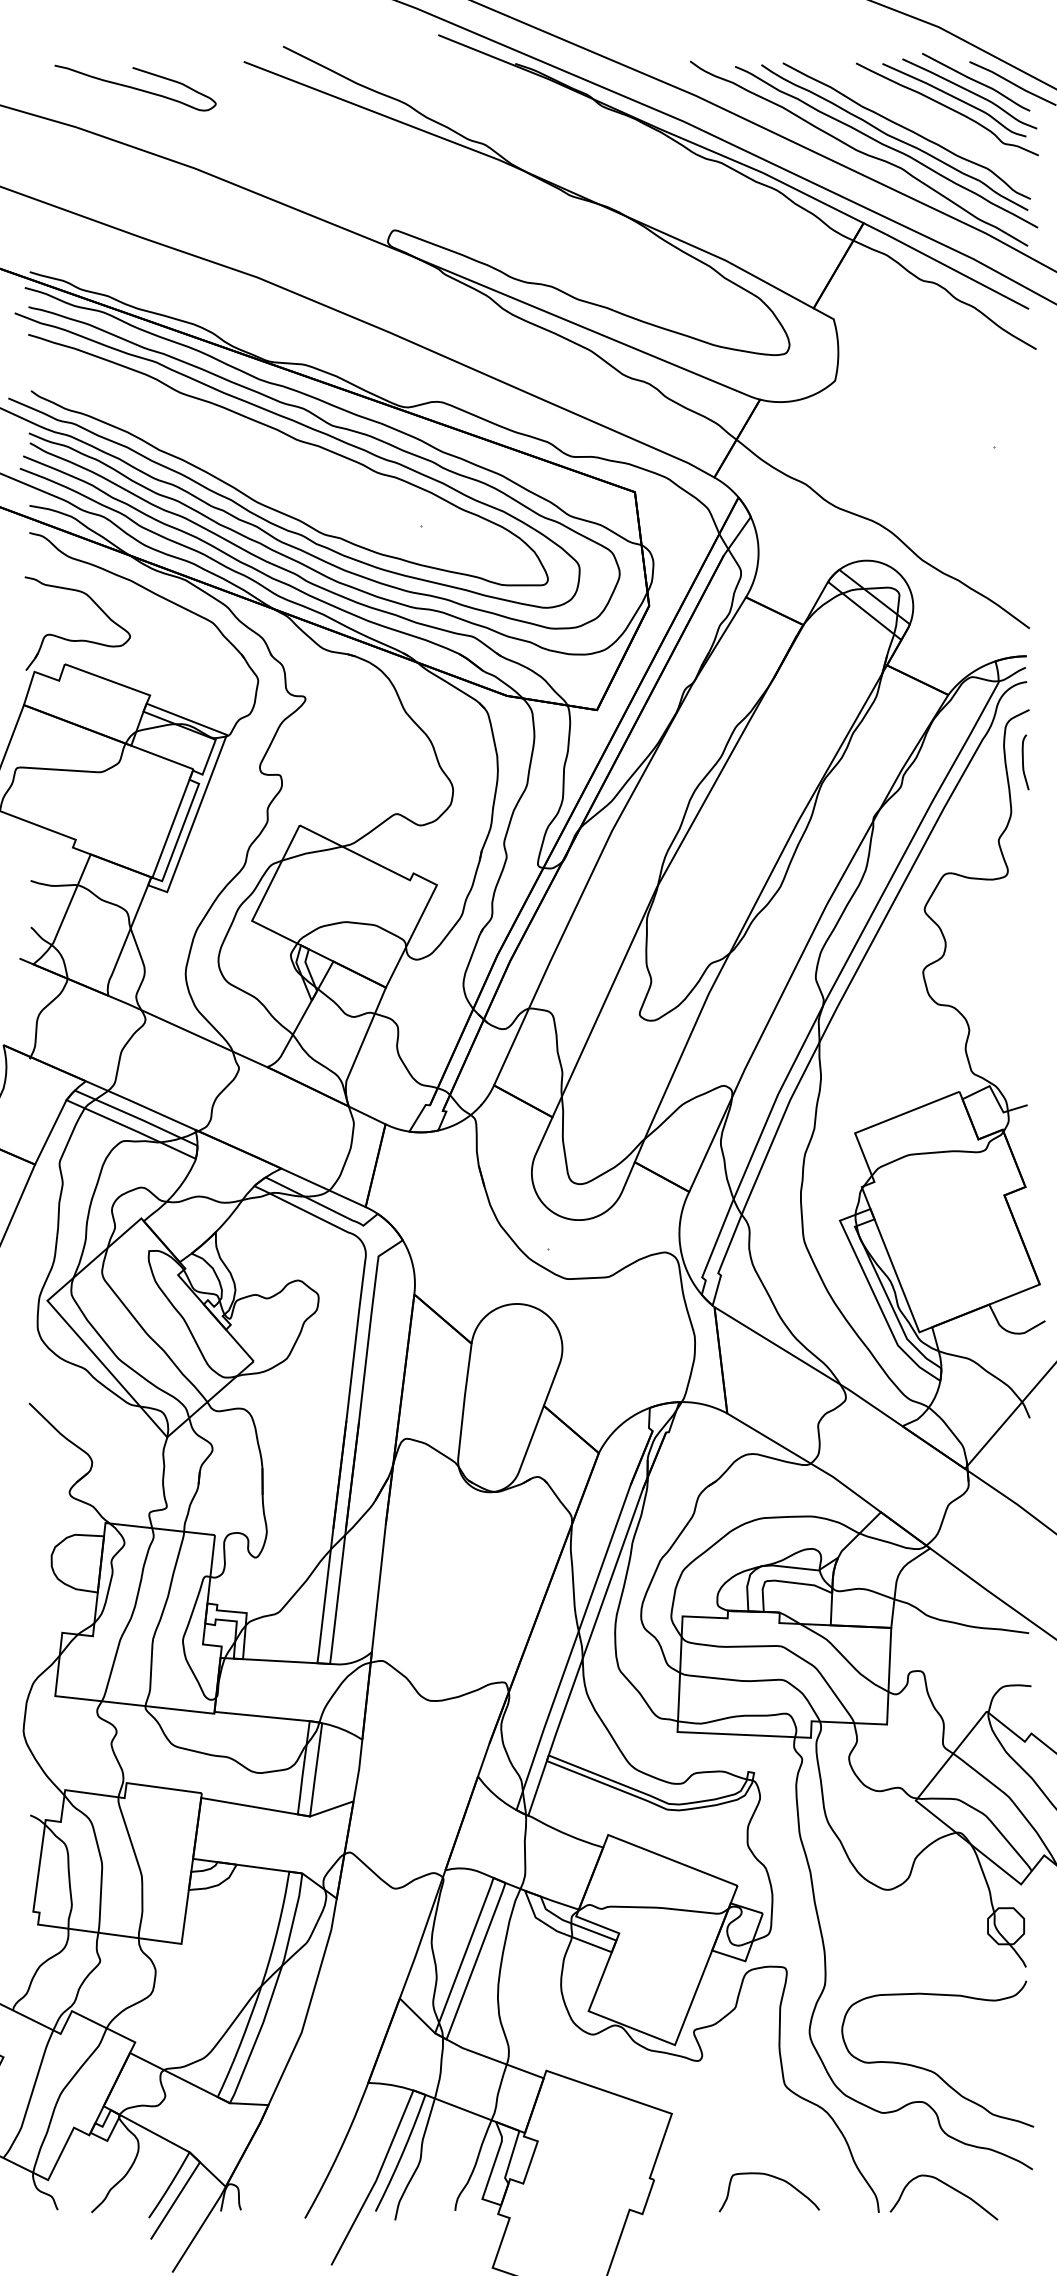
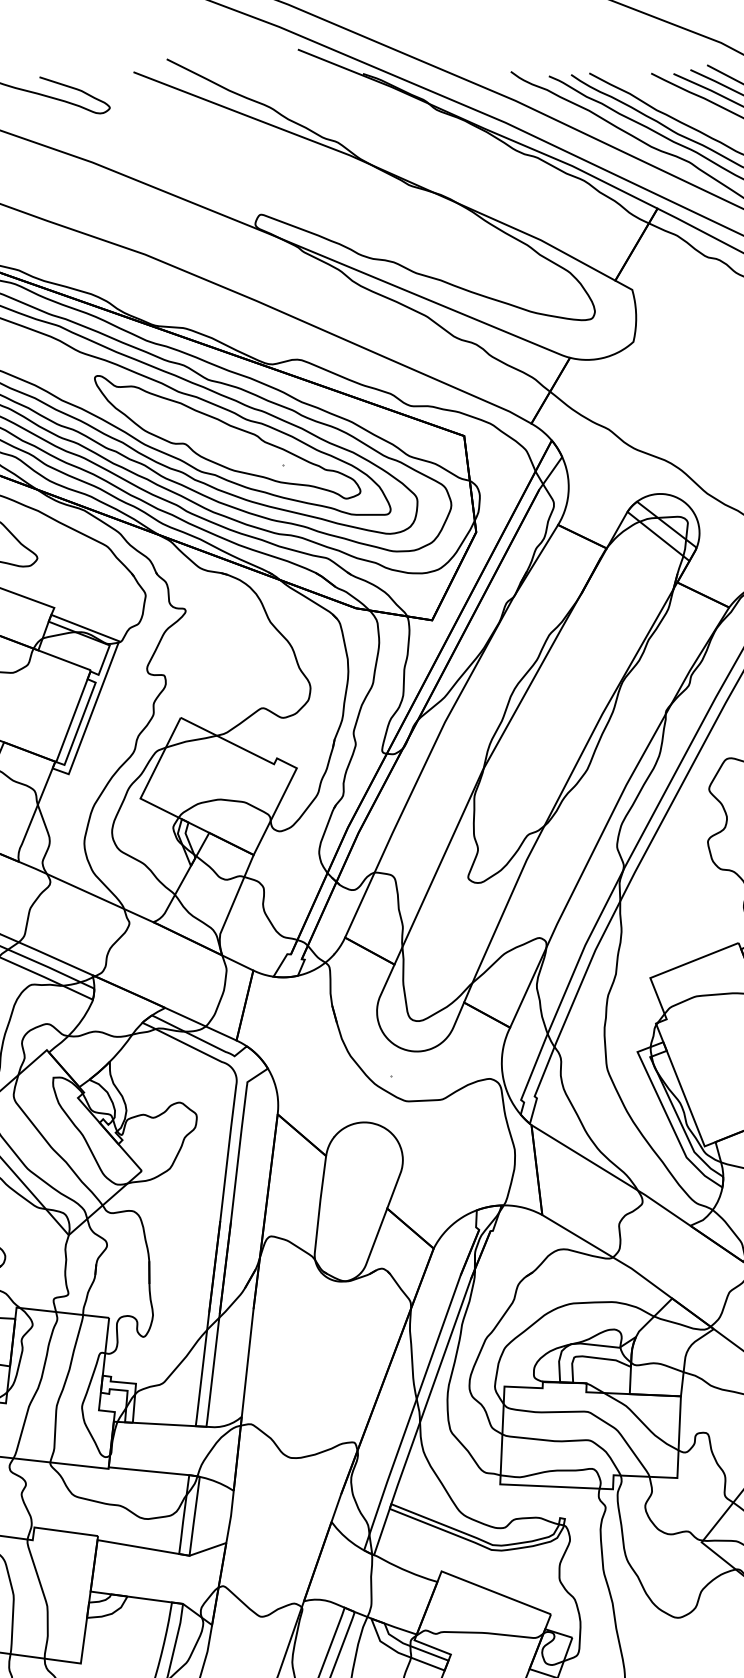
part: (355, 493) -> (227, 437), added

